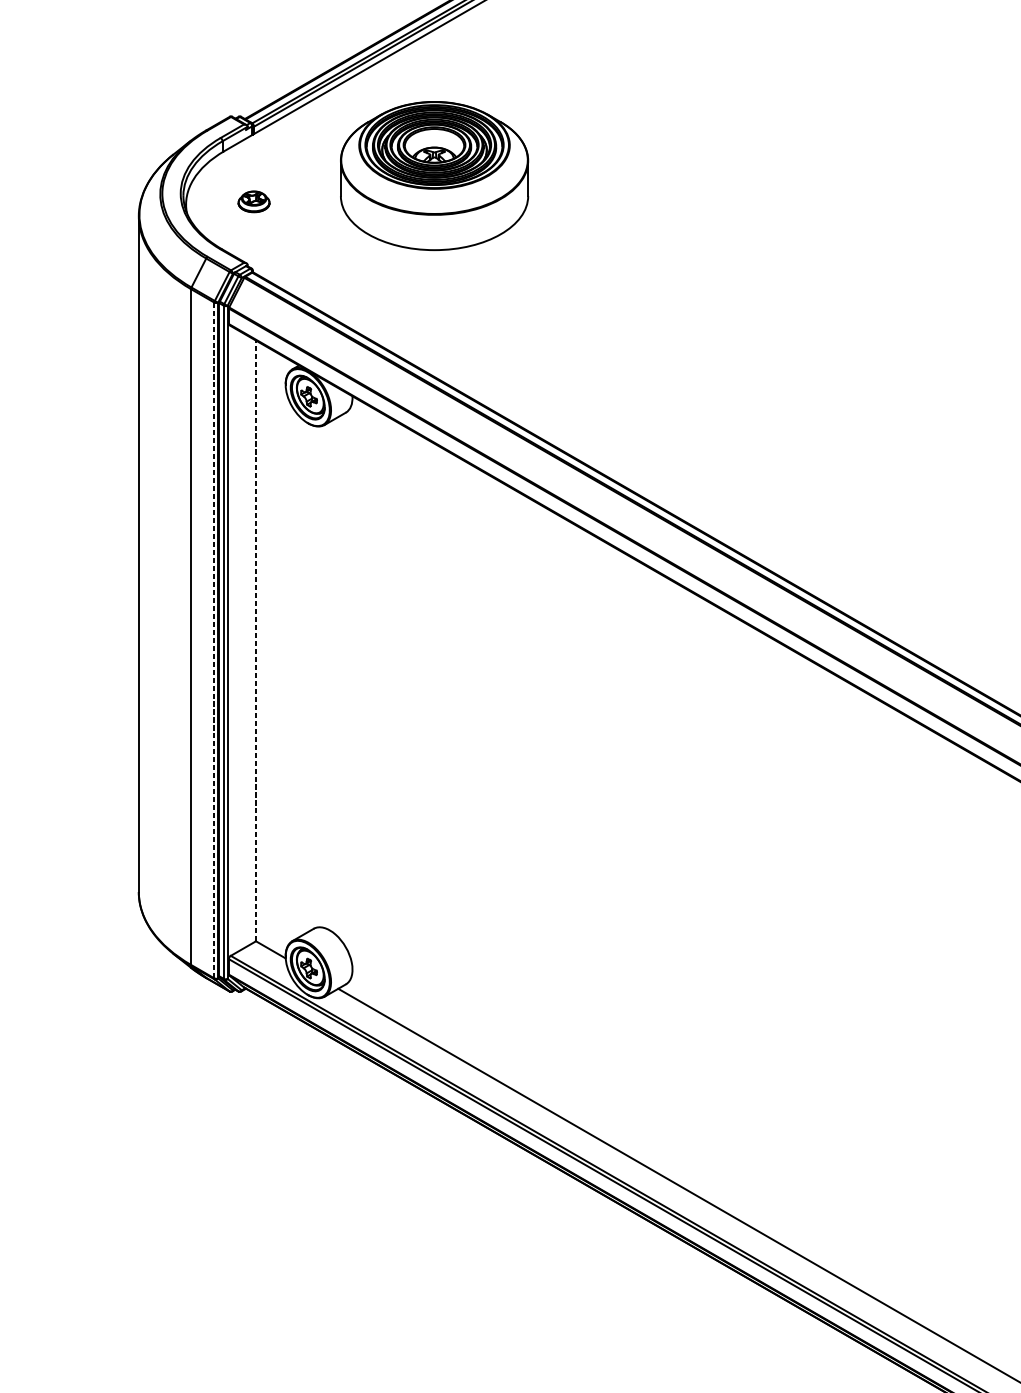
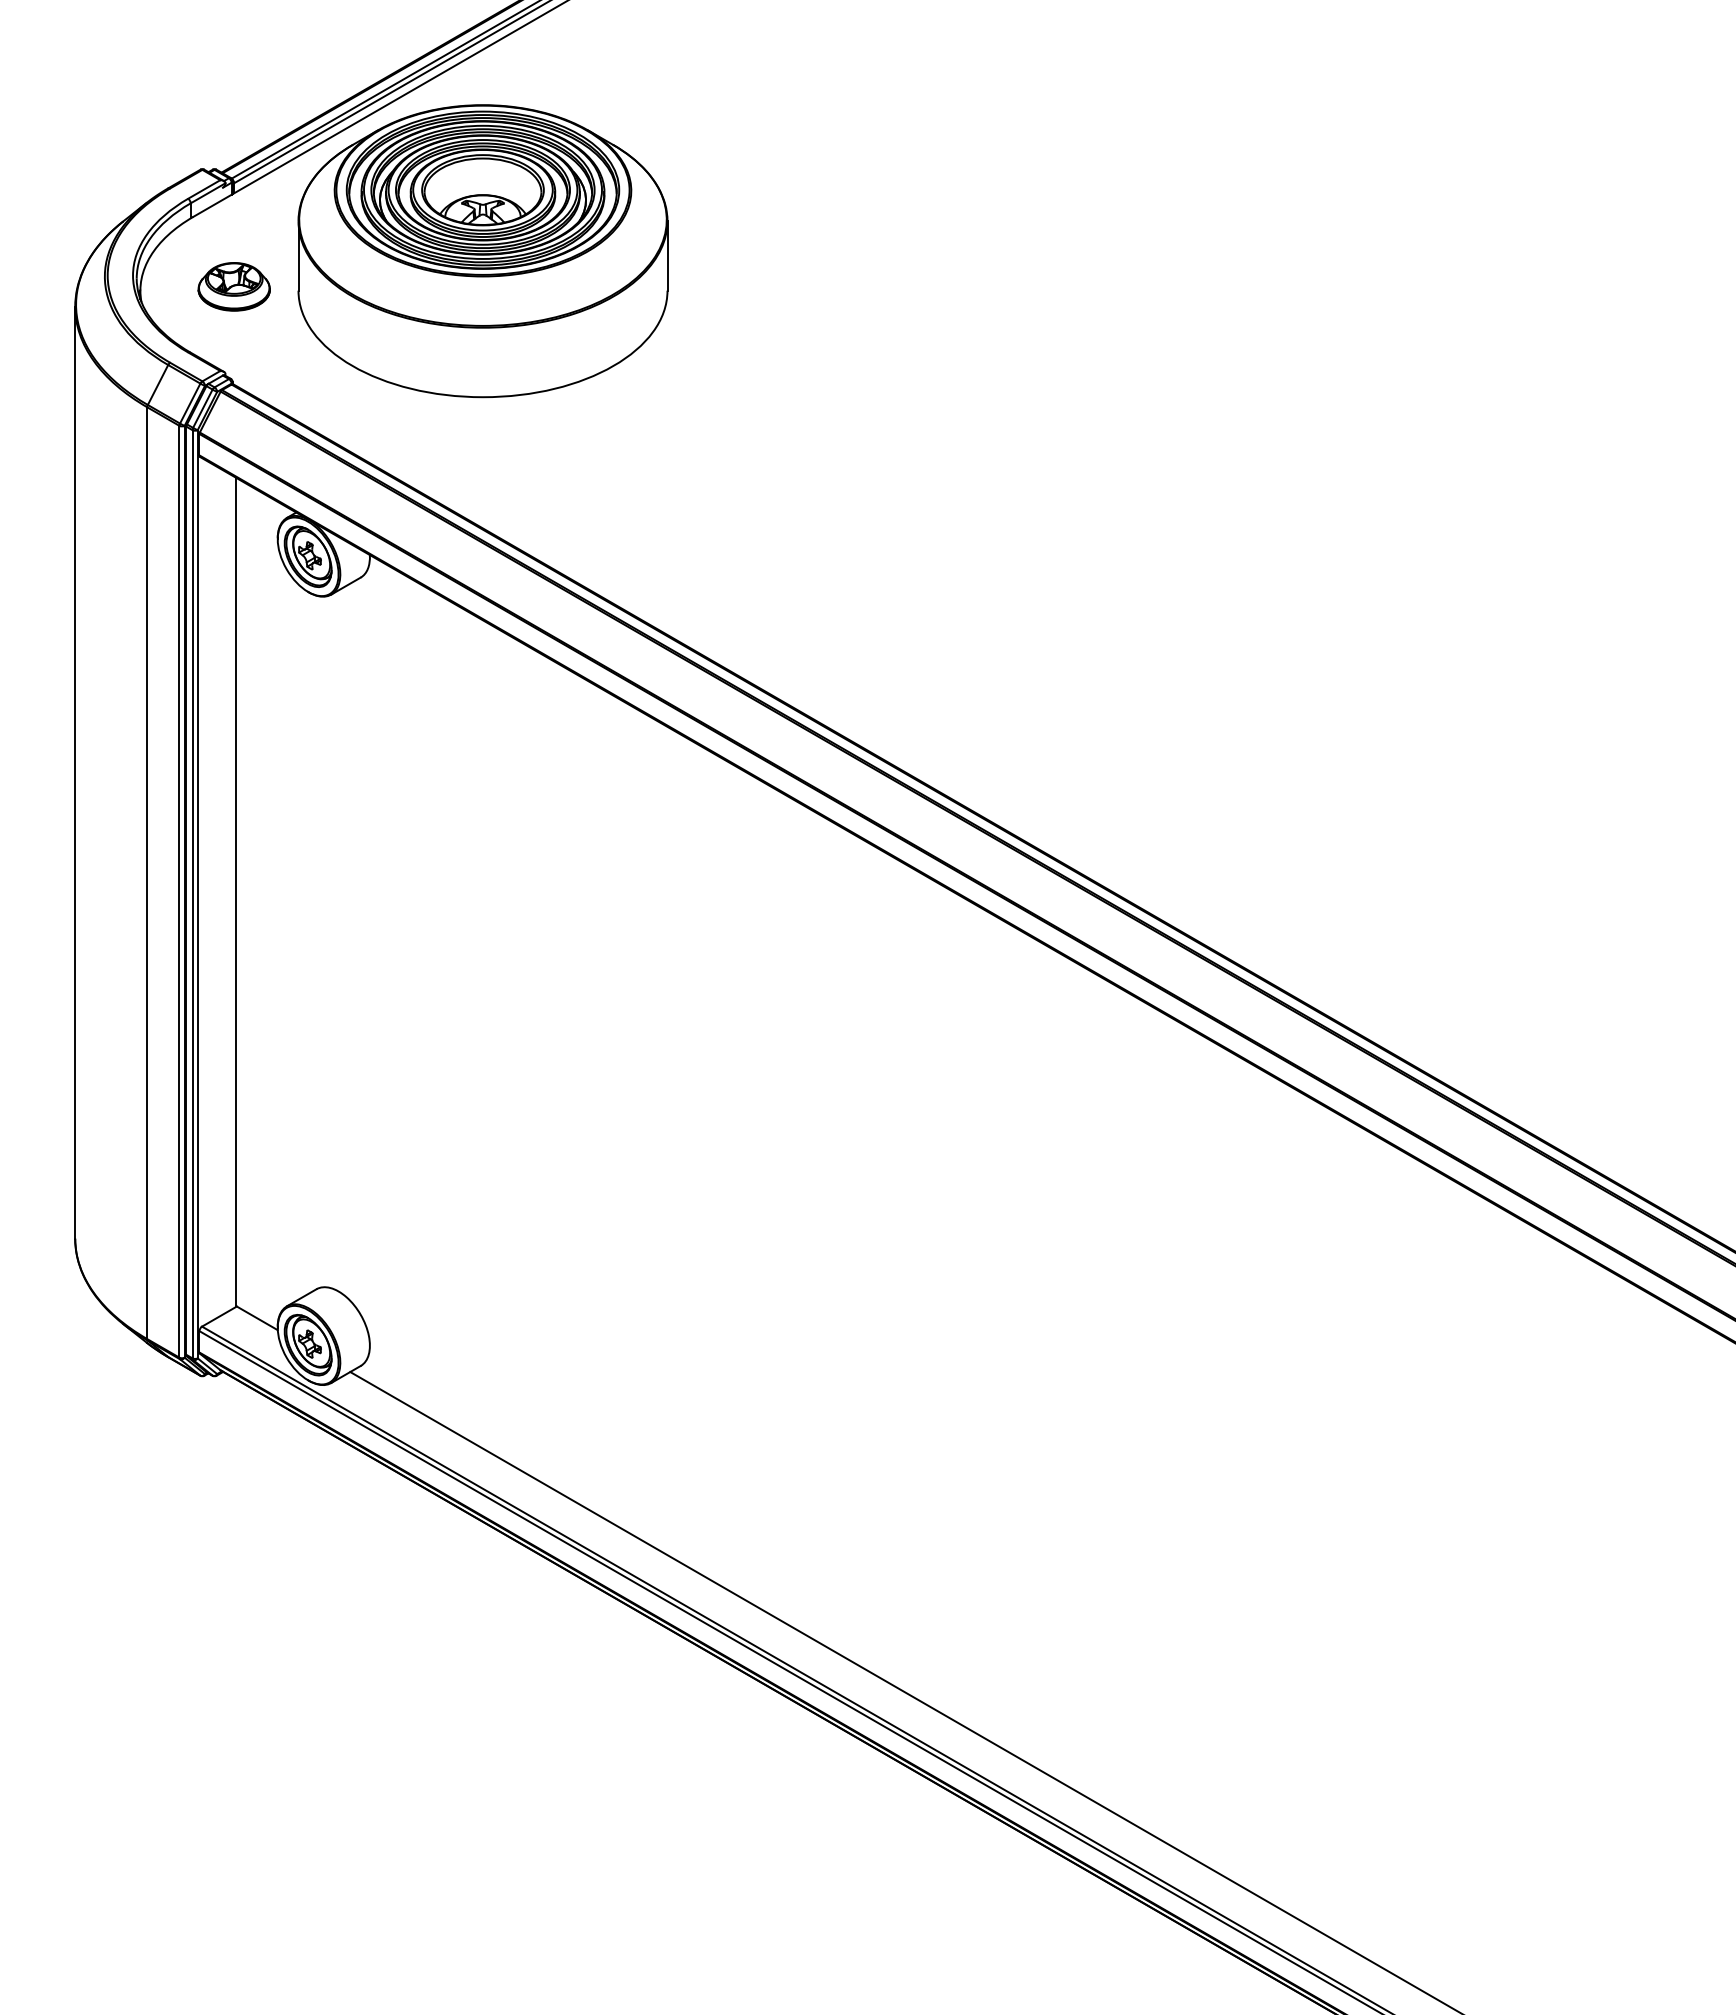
part: (434, 176) -> (482, 251), size x1.43
part: (253, 201) -> (233, 286), size x1.67
line: (214, 640) -> (179, 891), dashed -> solid
line: (255, 640) -> (236, 891), dashed -> solid

